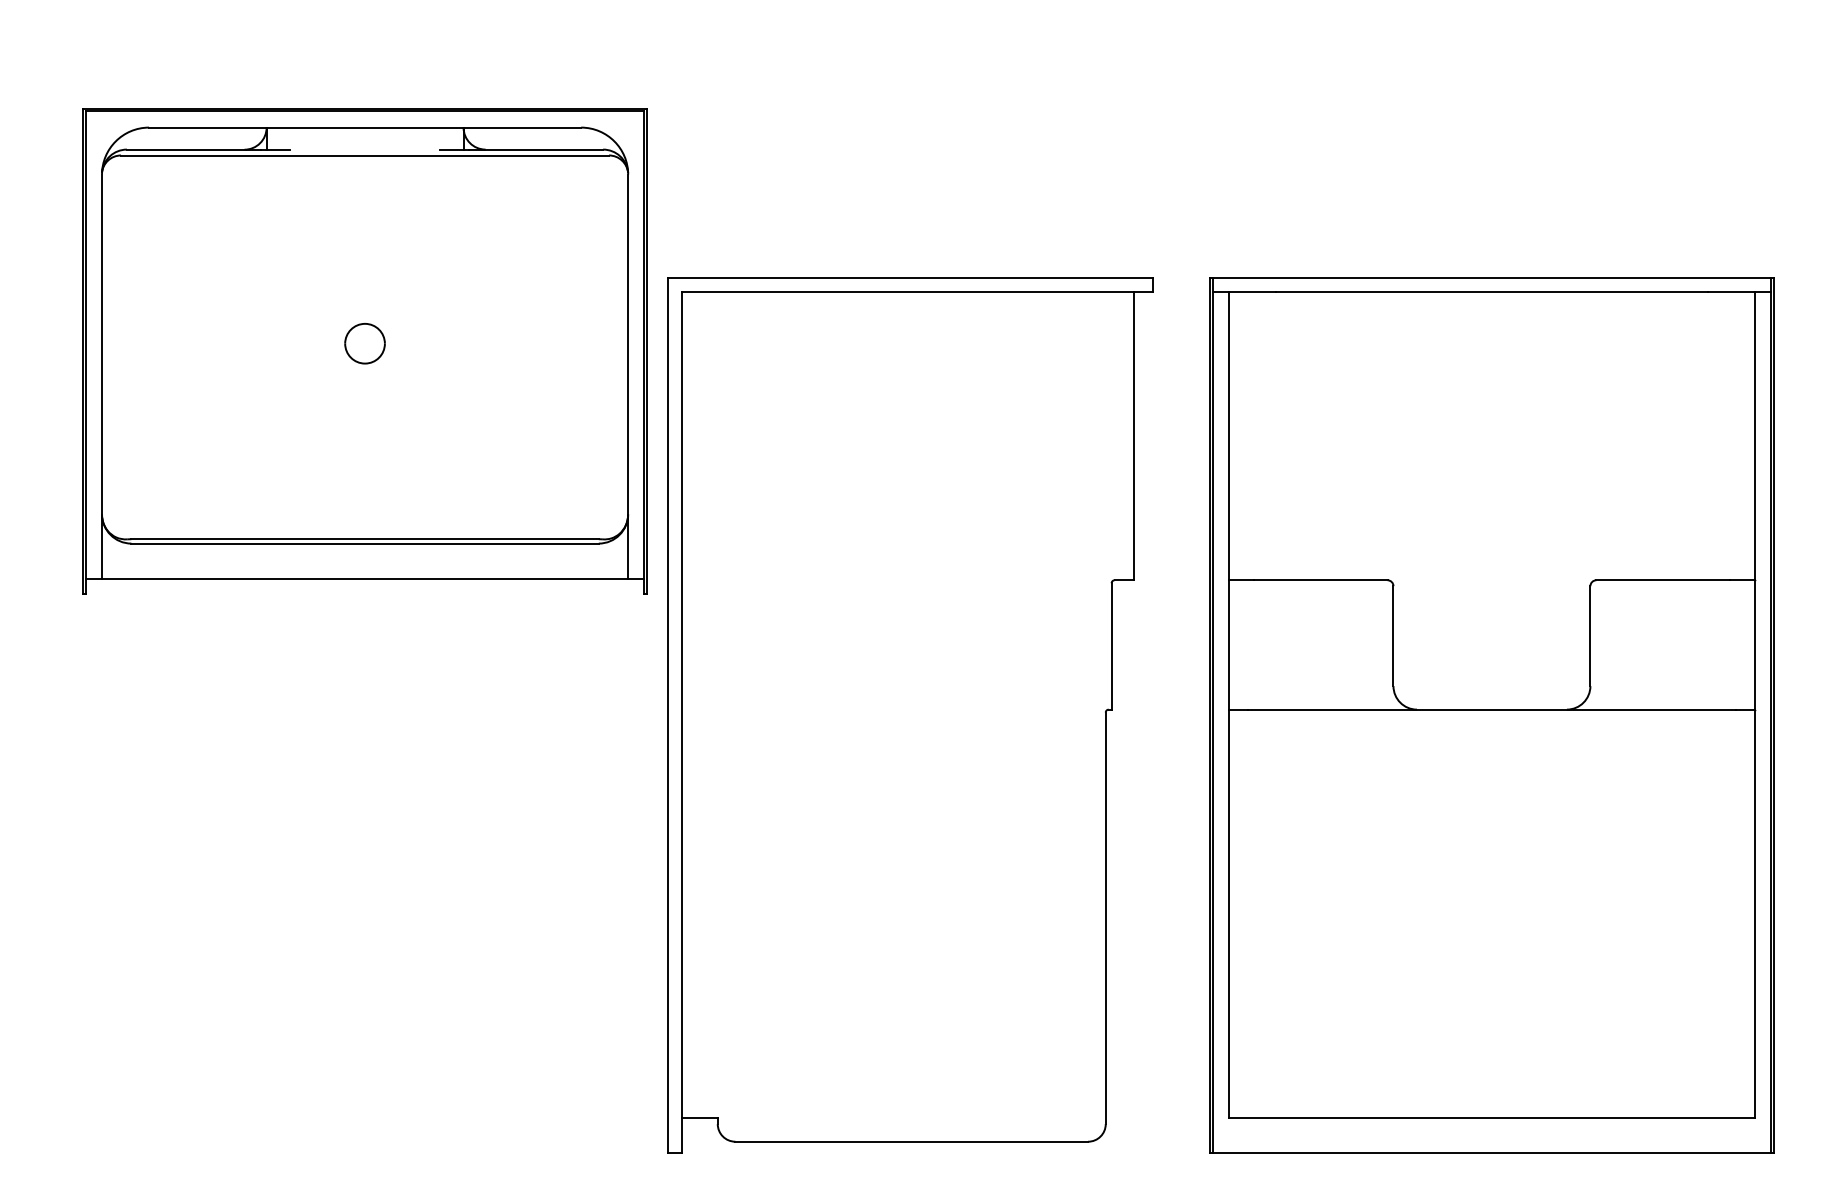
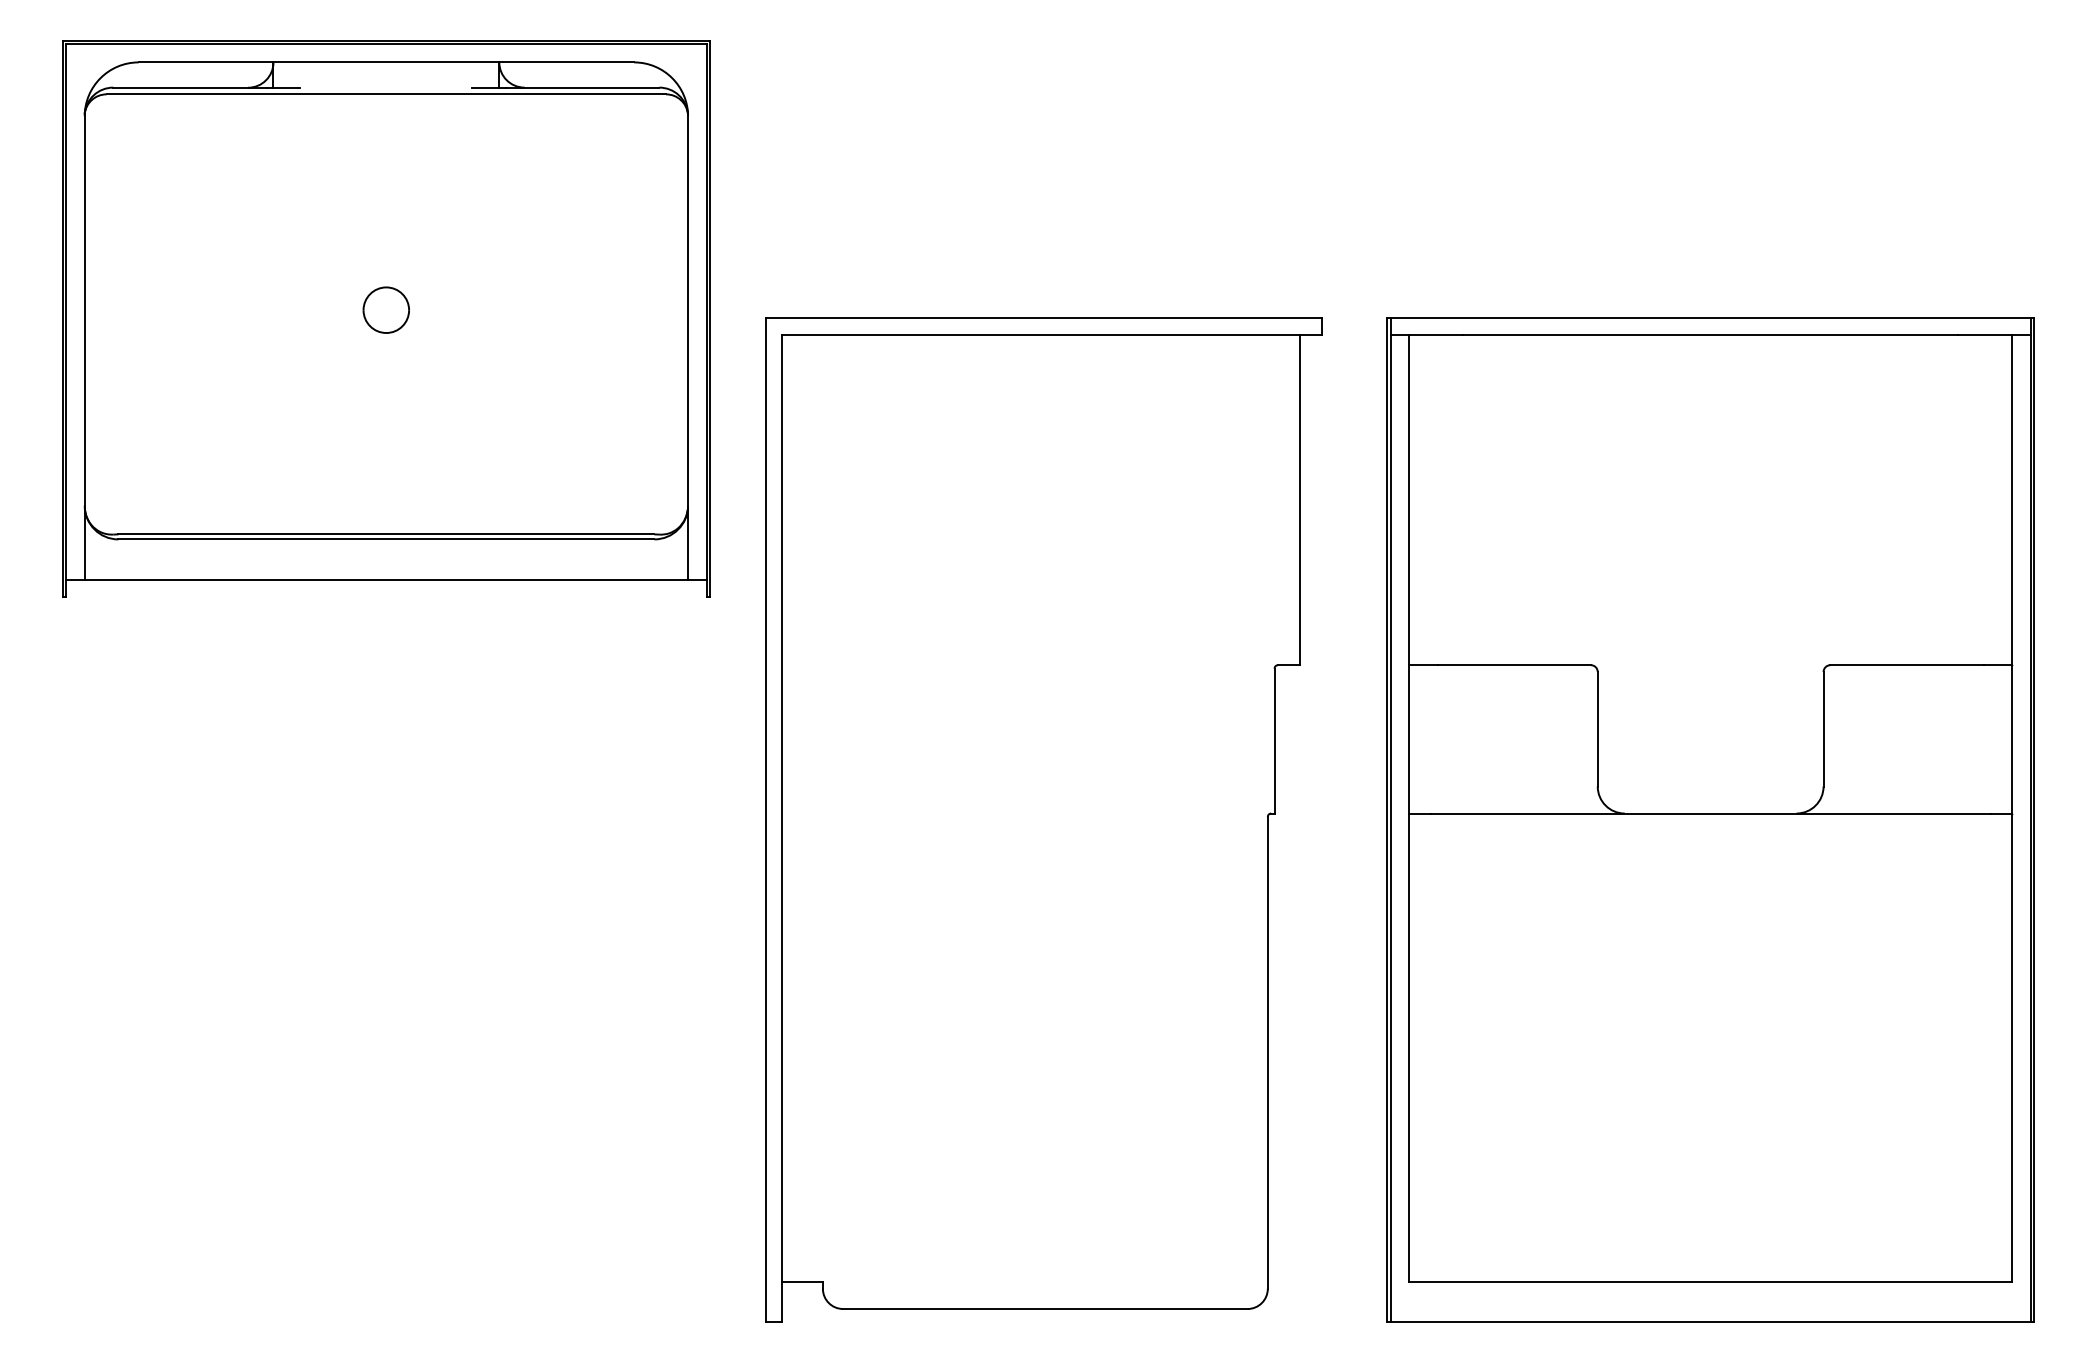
part: (364, 351) -> (385, 319), moved

